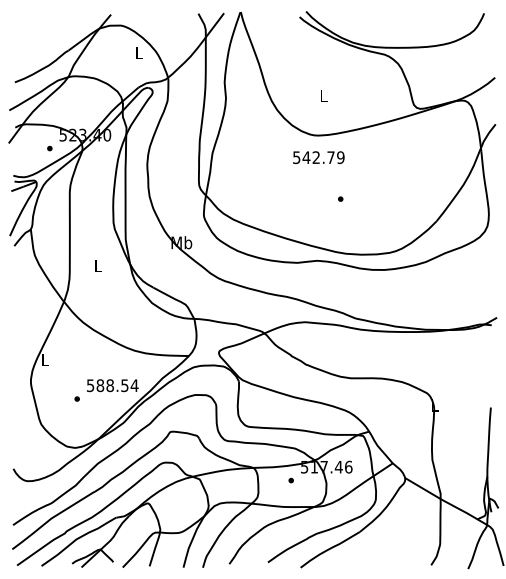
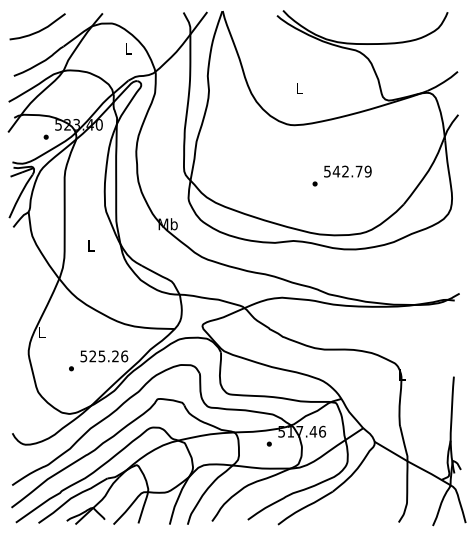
curve: (41, 33) -> (38, 30), added
text: (318, 157) -> (347, 171), moved
text: (117, 385) -> (108, 356), 588.54 -> 525.26

